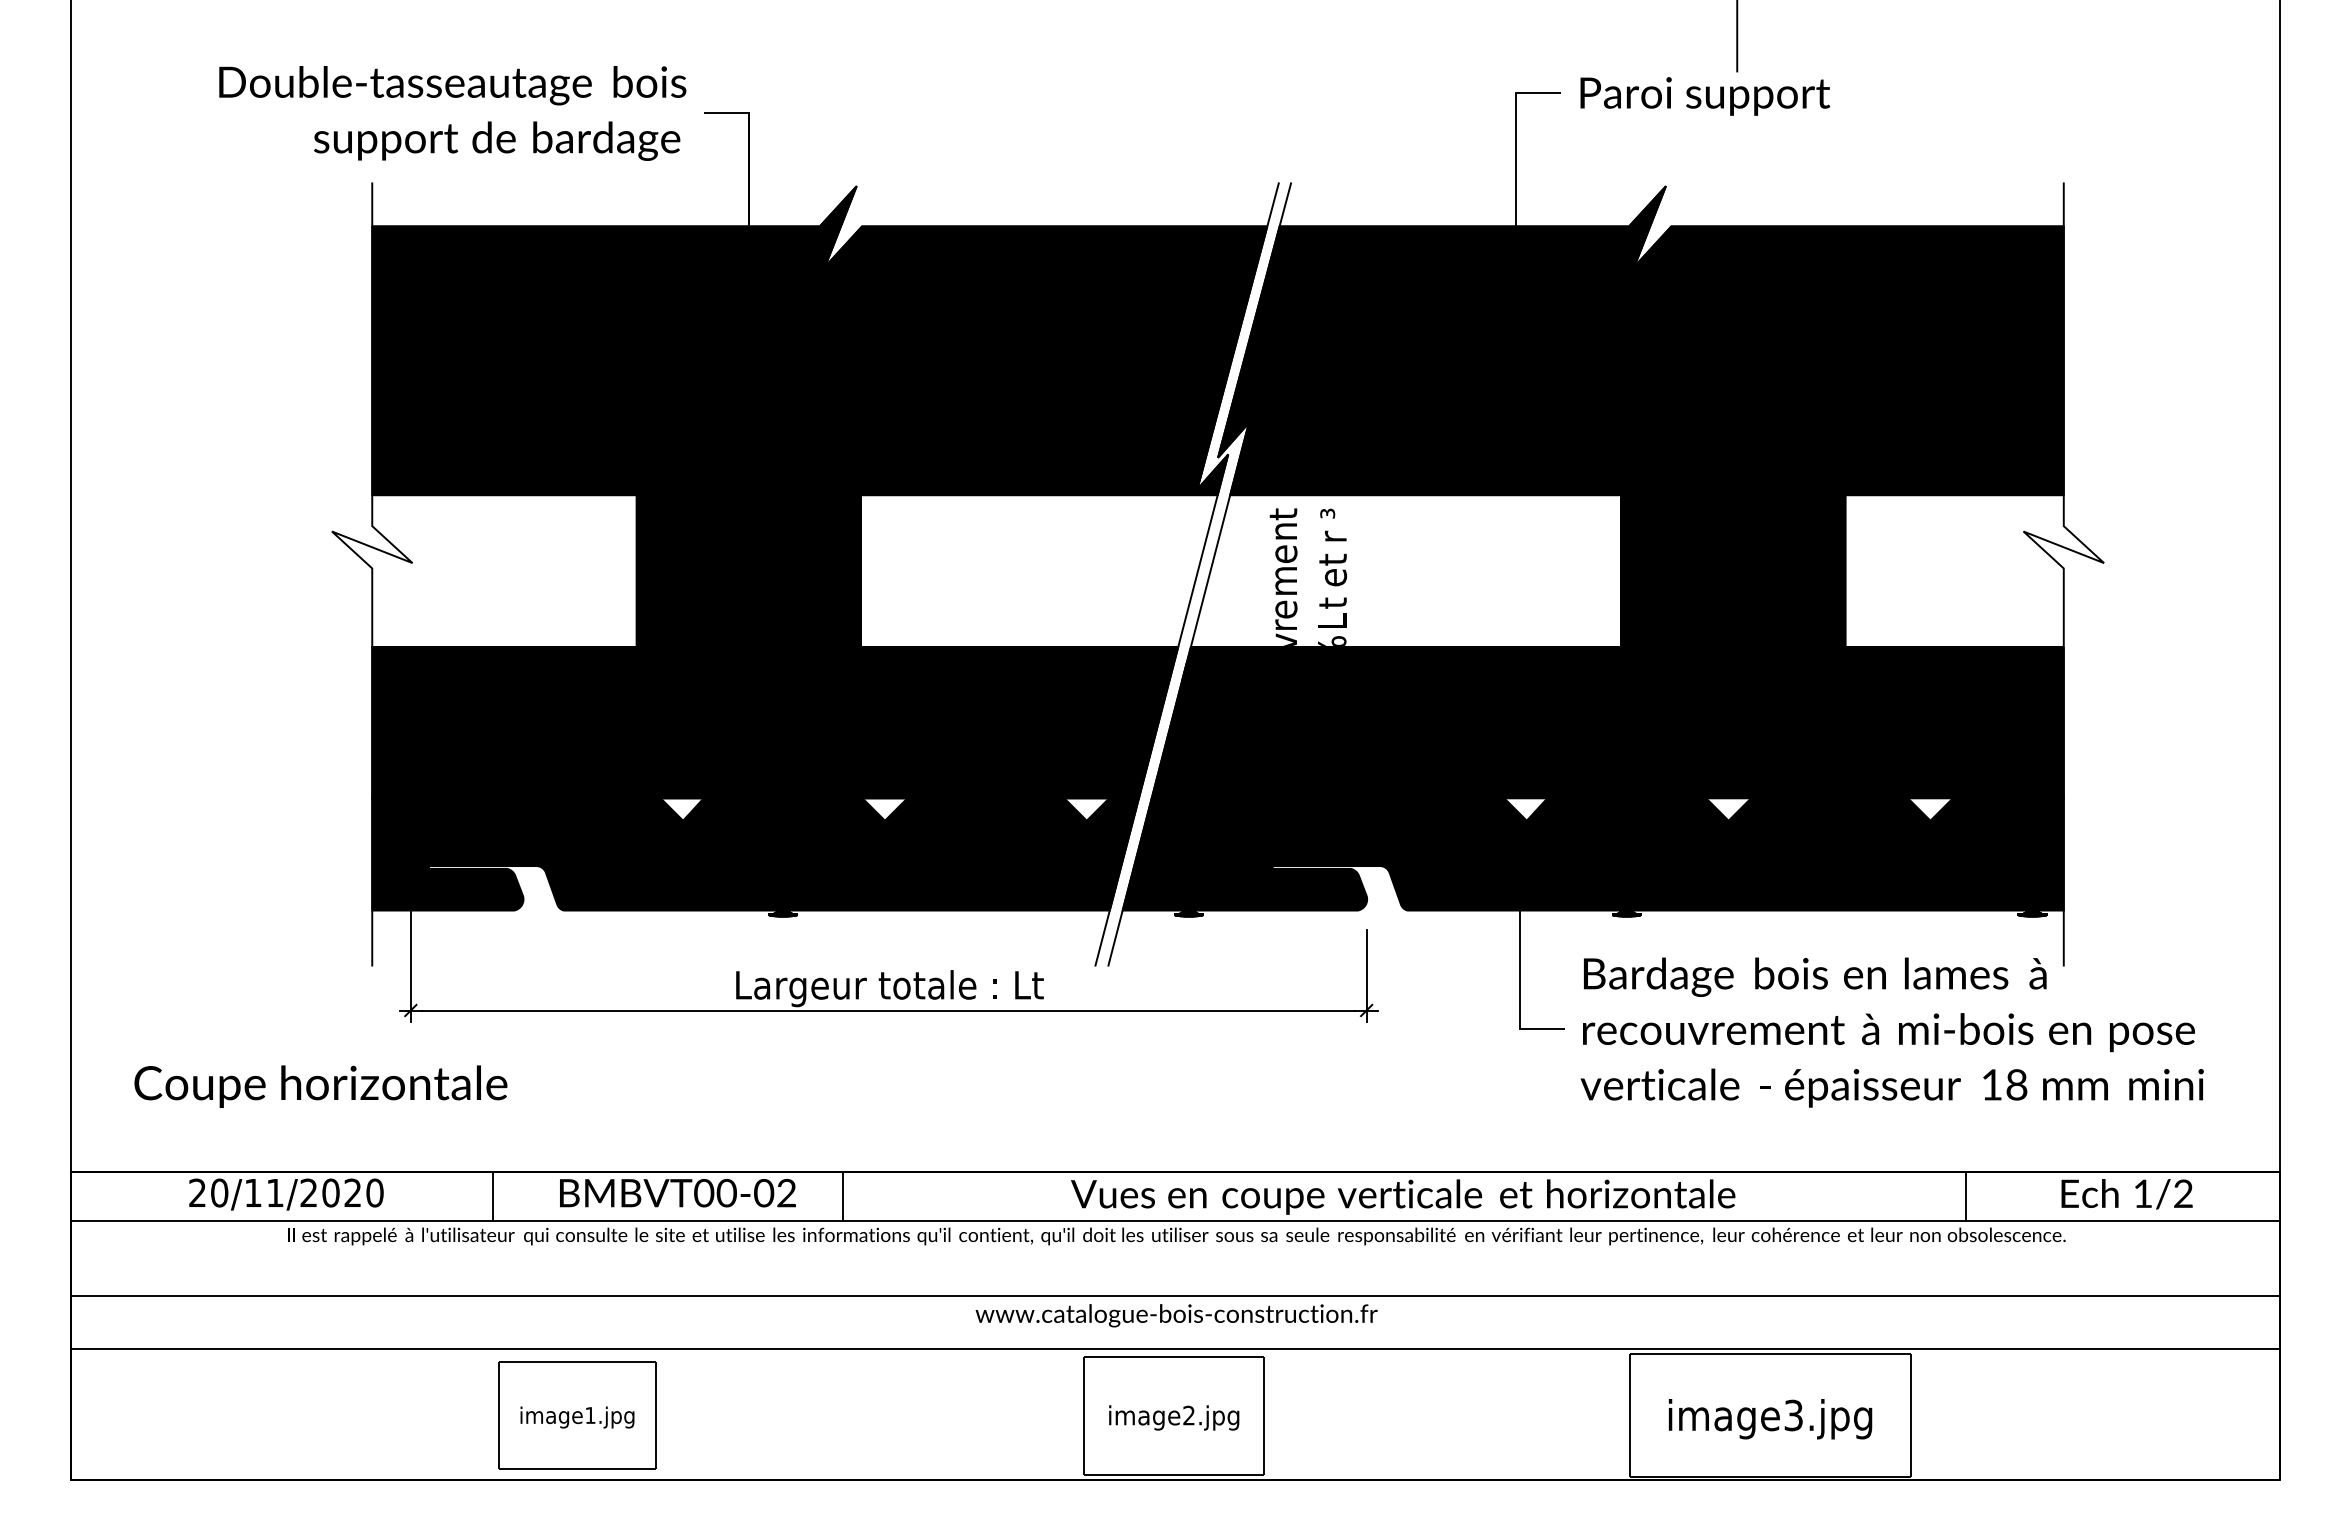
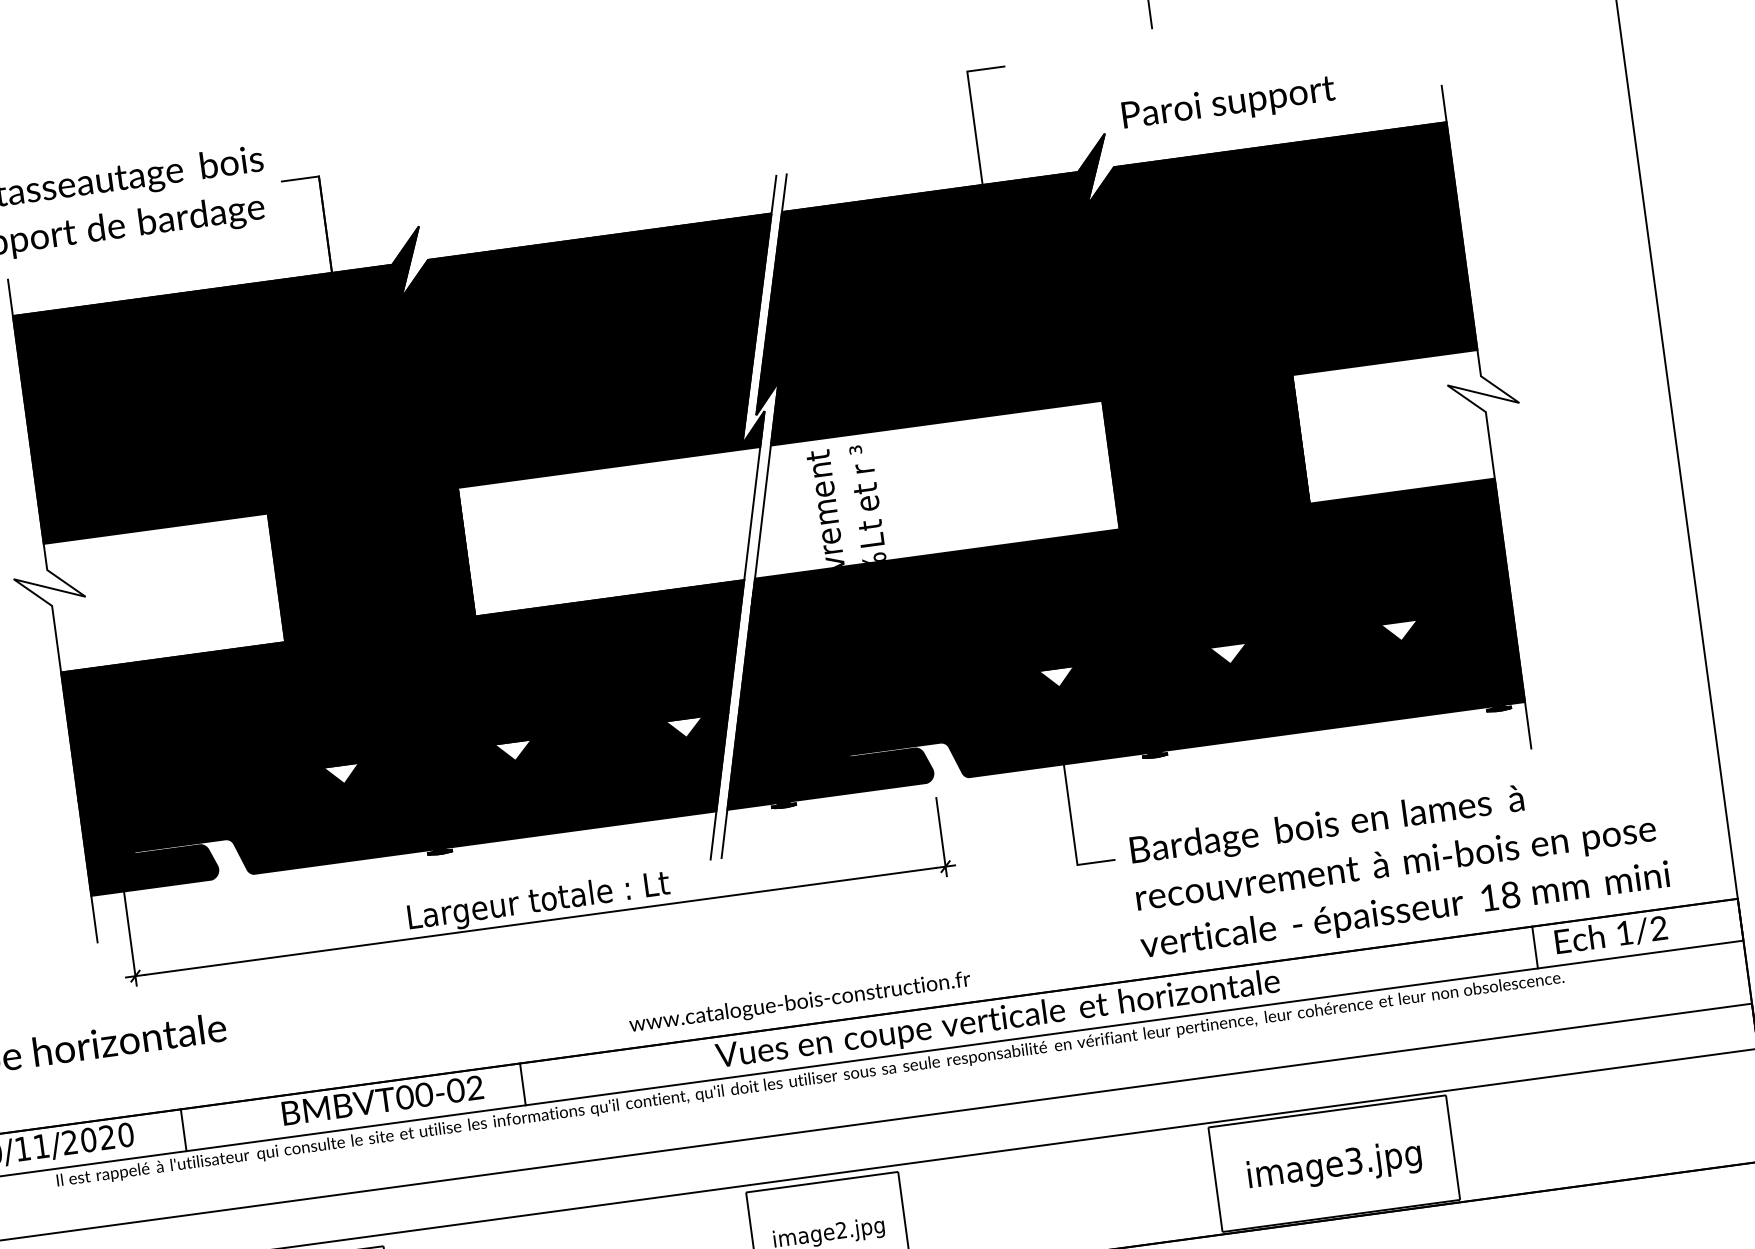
text: (1705, 96) -> (1229, 104), moved
text: (1891, 1032) -> (1398, 864), moved
line: (492, 1196) -> (183, 1130), moved
line: (1965, 1196) -> (1534, 947), moved
text: (1176, 1315) -> (799, 1002), moved

